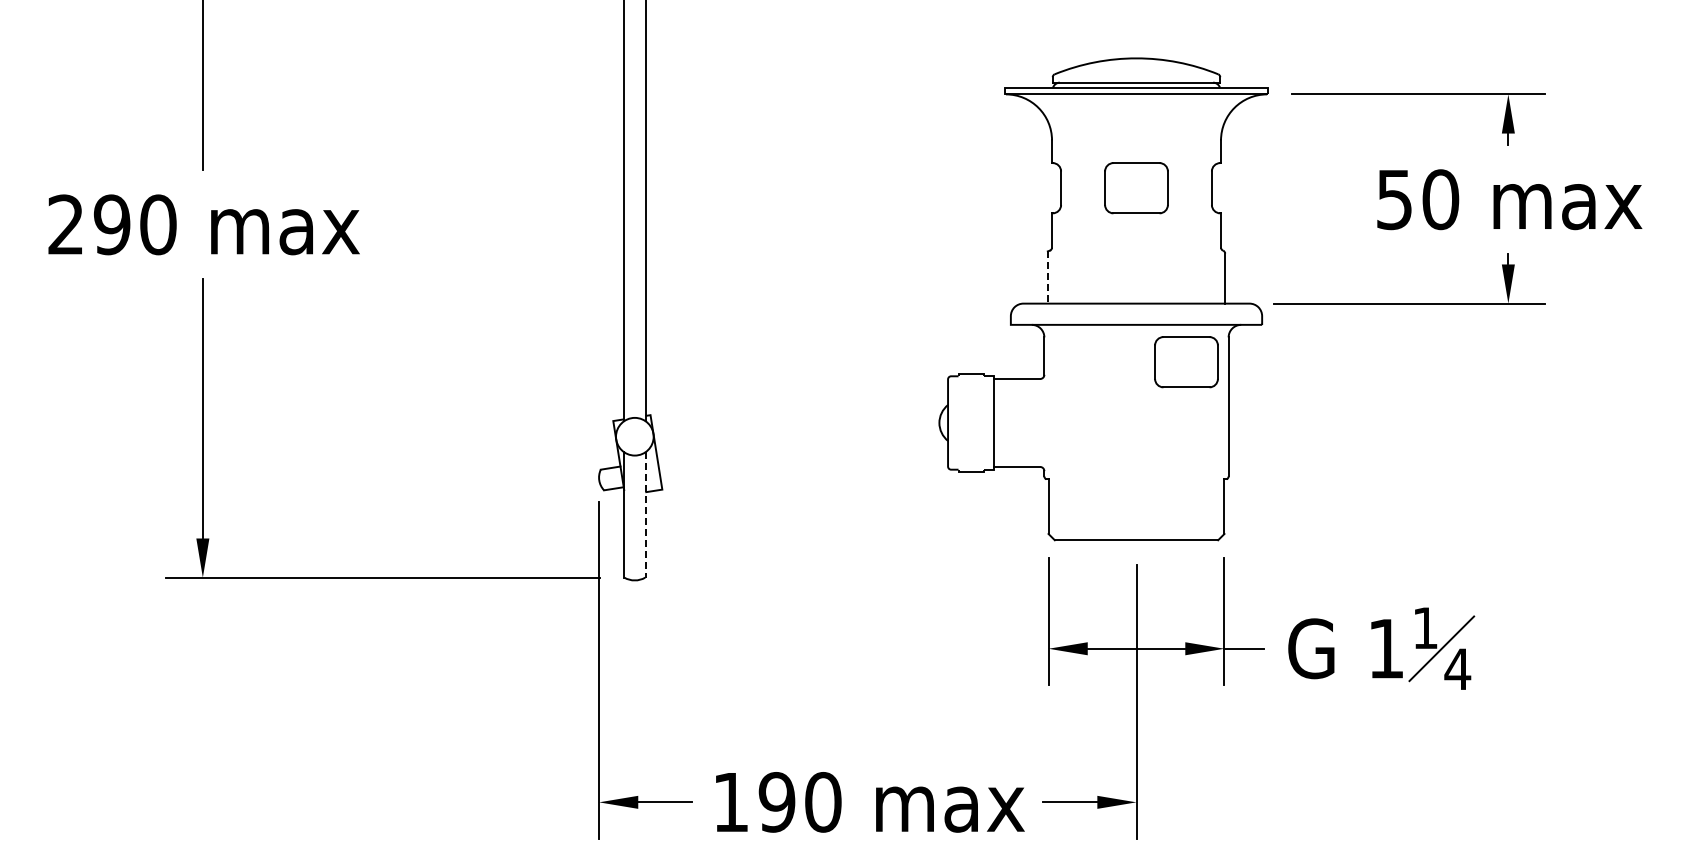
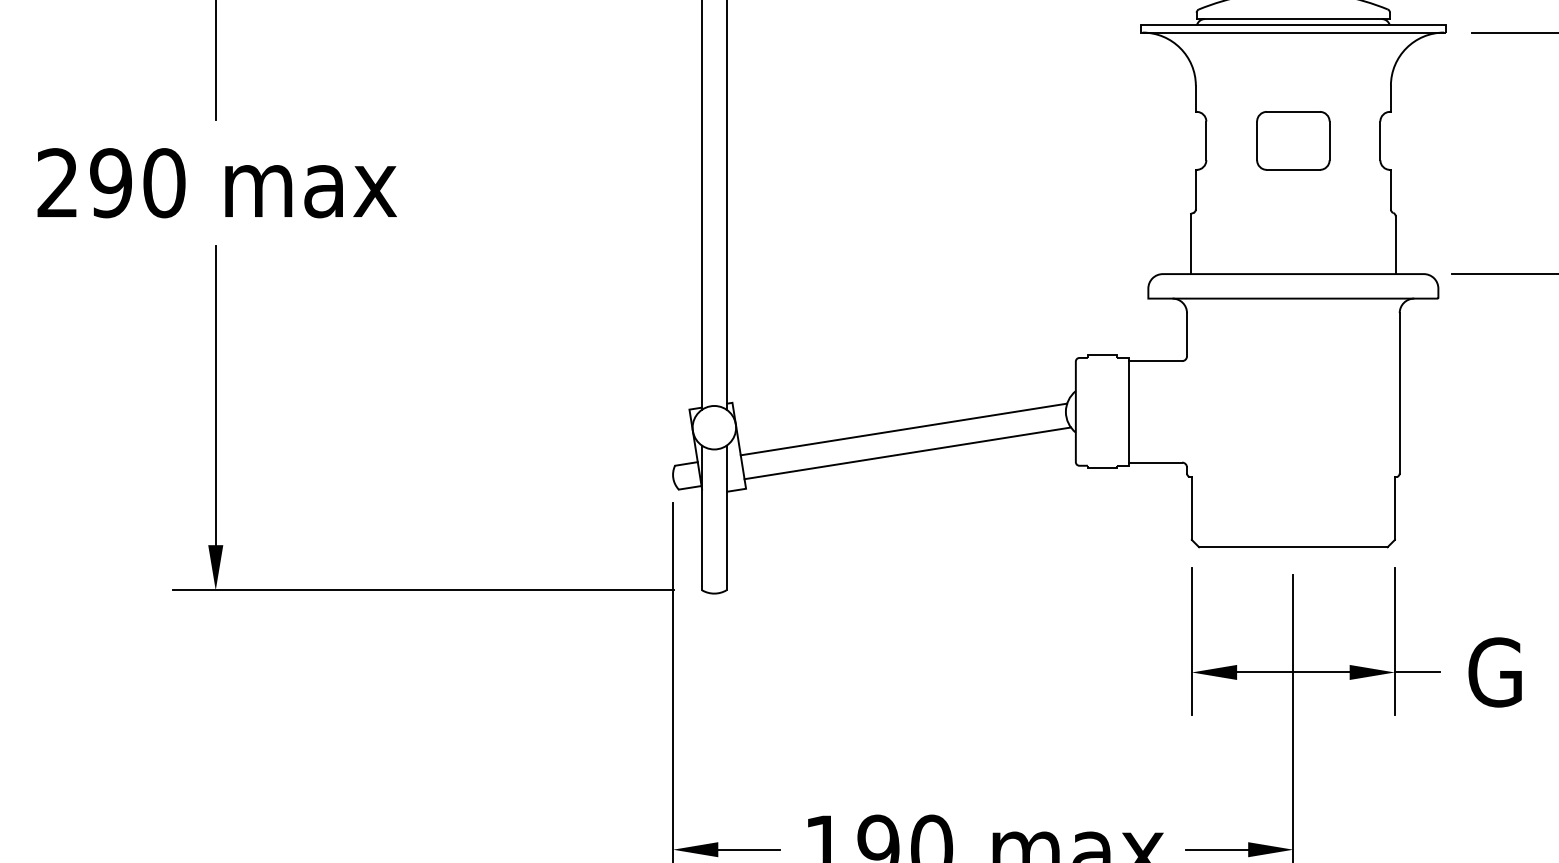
line: (1047, 278) -> (1190, 245), dashed -> solid
part: (1186, 362) -> (1351, 342), removed
line: (798, 437) -> (903, 428), added
line: (801, 458) -> (906, 452), added
line: (645, 514) -> (726, 517), dashed -> solid

